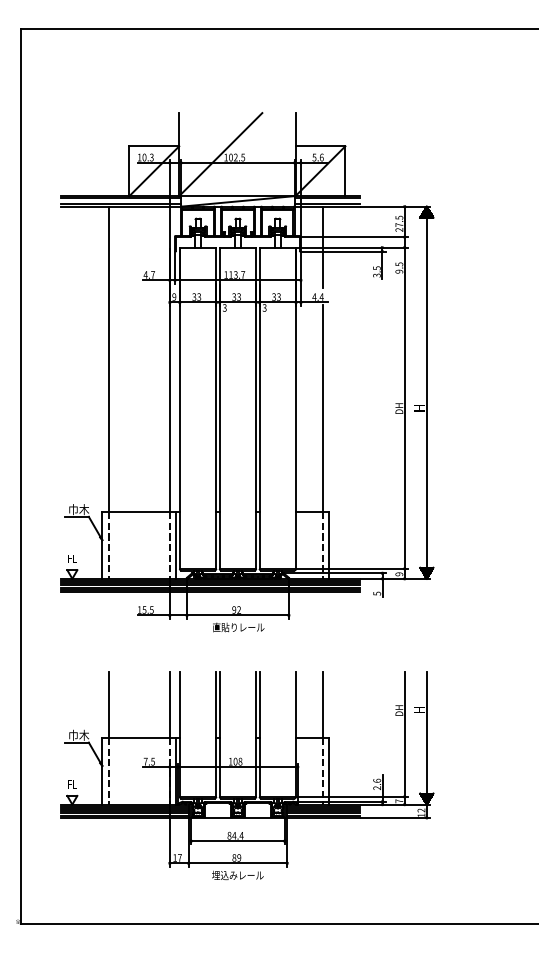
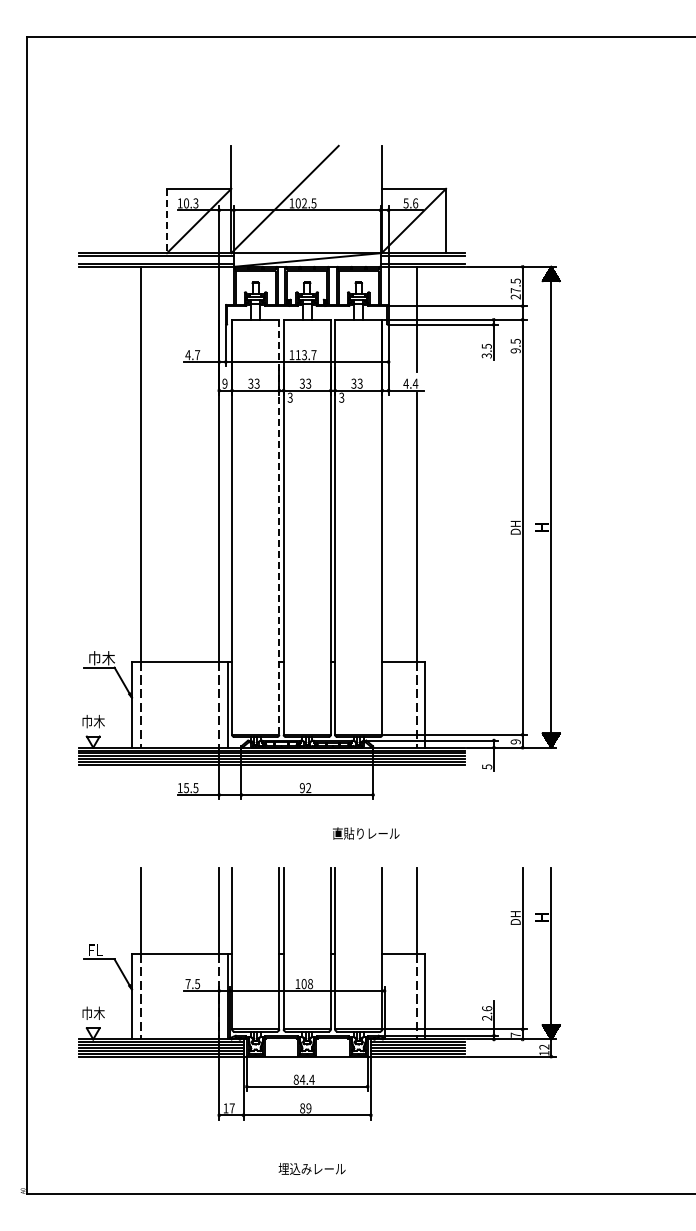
line: (129, 171) -> (166, 221), solid -> dashed
line: (216, 408) -> (279, 527), solid -> dashed
text: (72, 558) -> (93, 721), FL -> 巾木
text: (238, 627) -> (366, 833), moved
text: (78, 734) -> (101, 949), 巾木 -> FL
text: (72, 783) -> (93, 1012), FL -> 巾木
text: (237, 875) -> (311, 1168), moved

